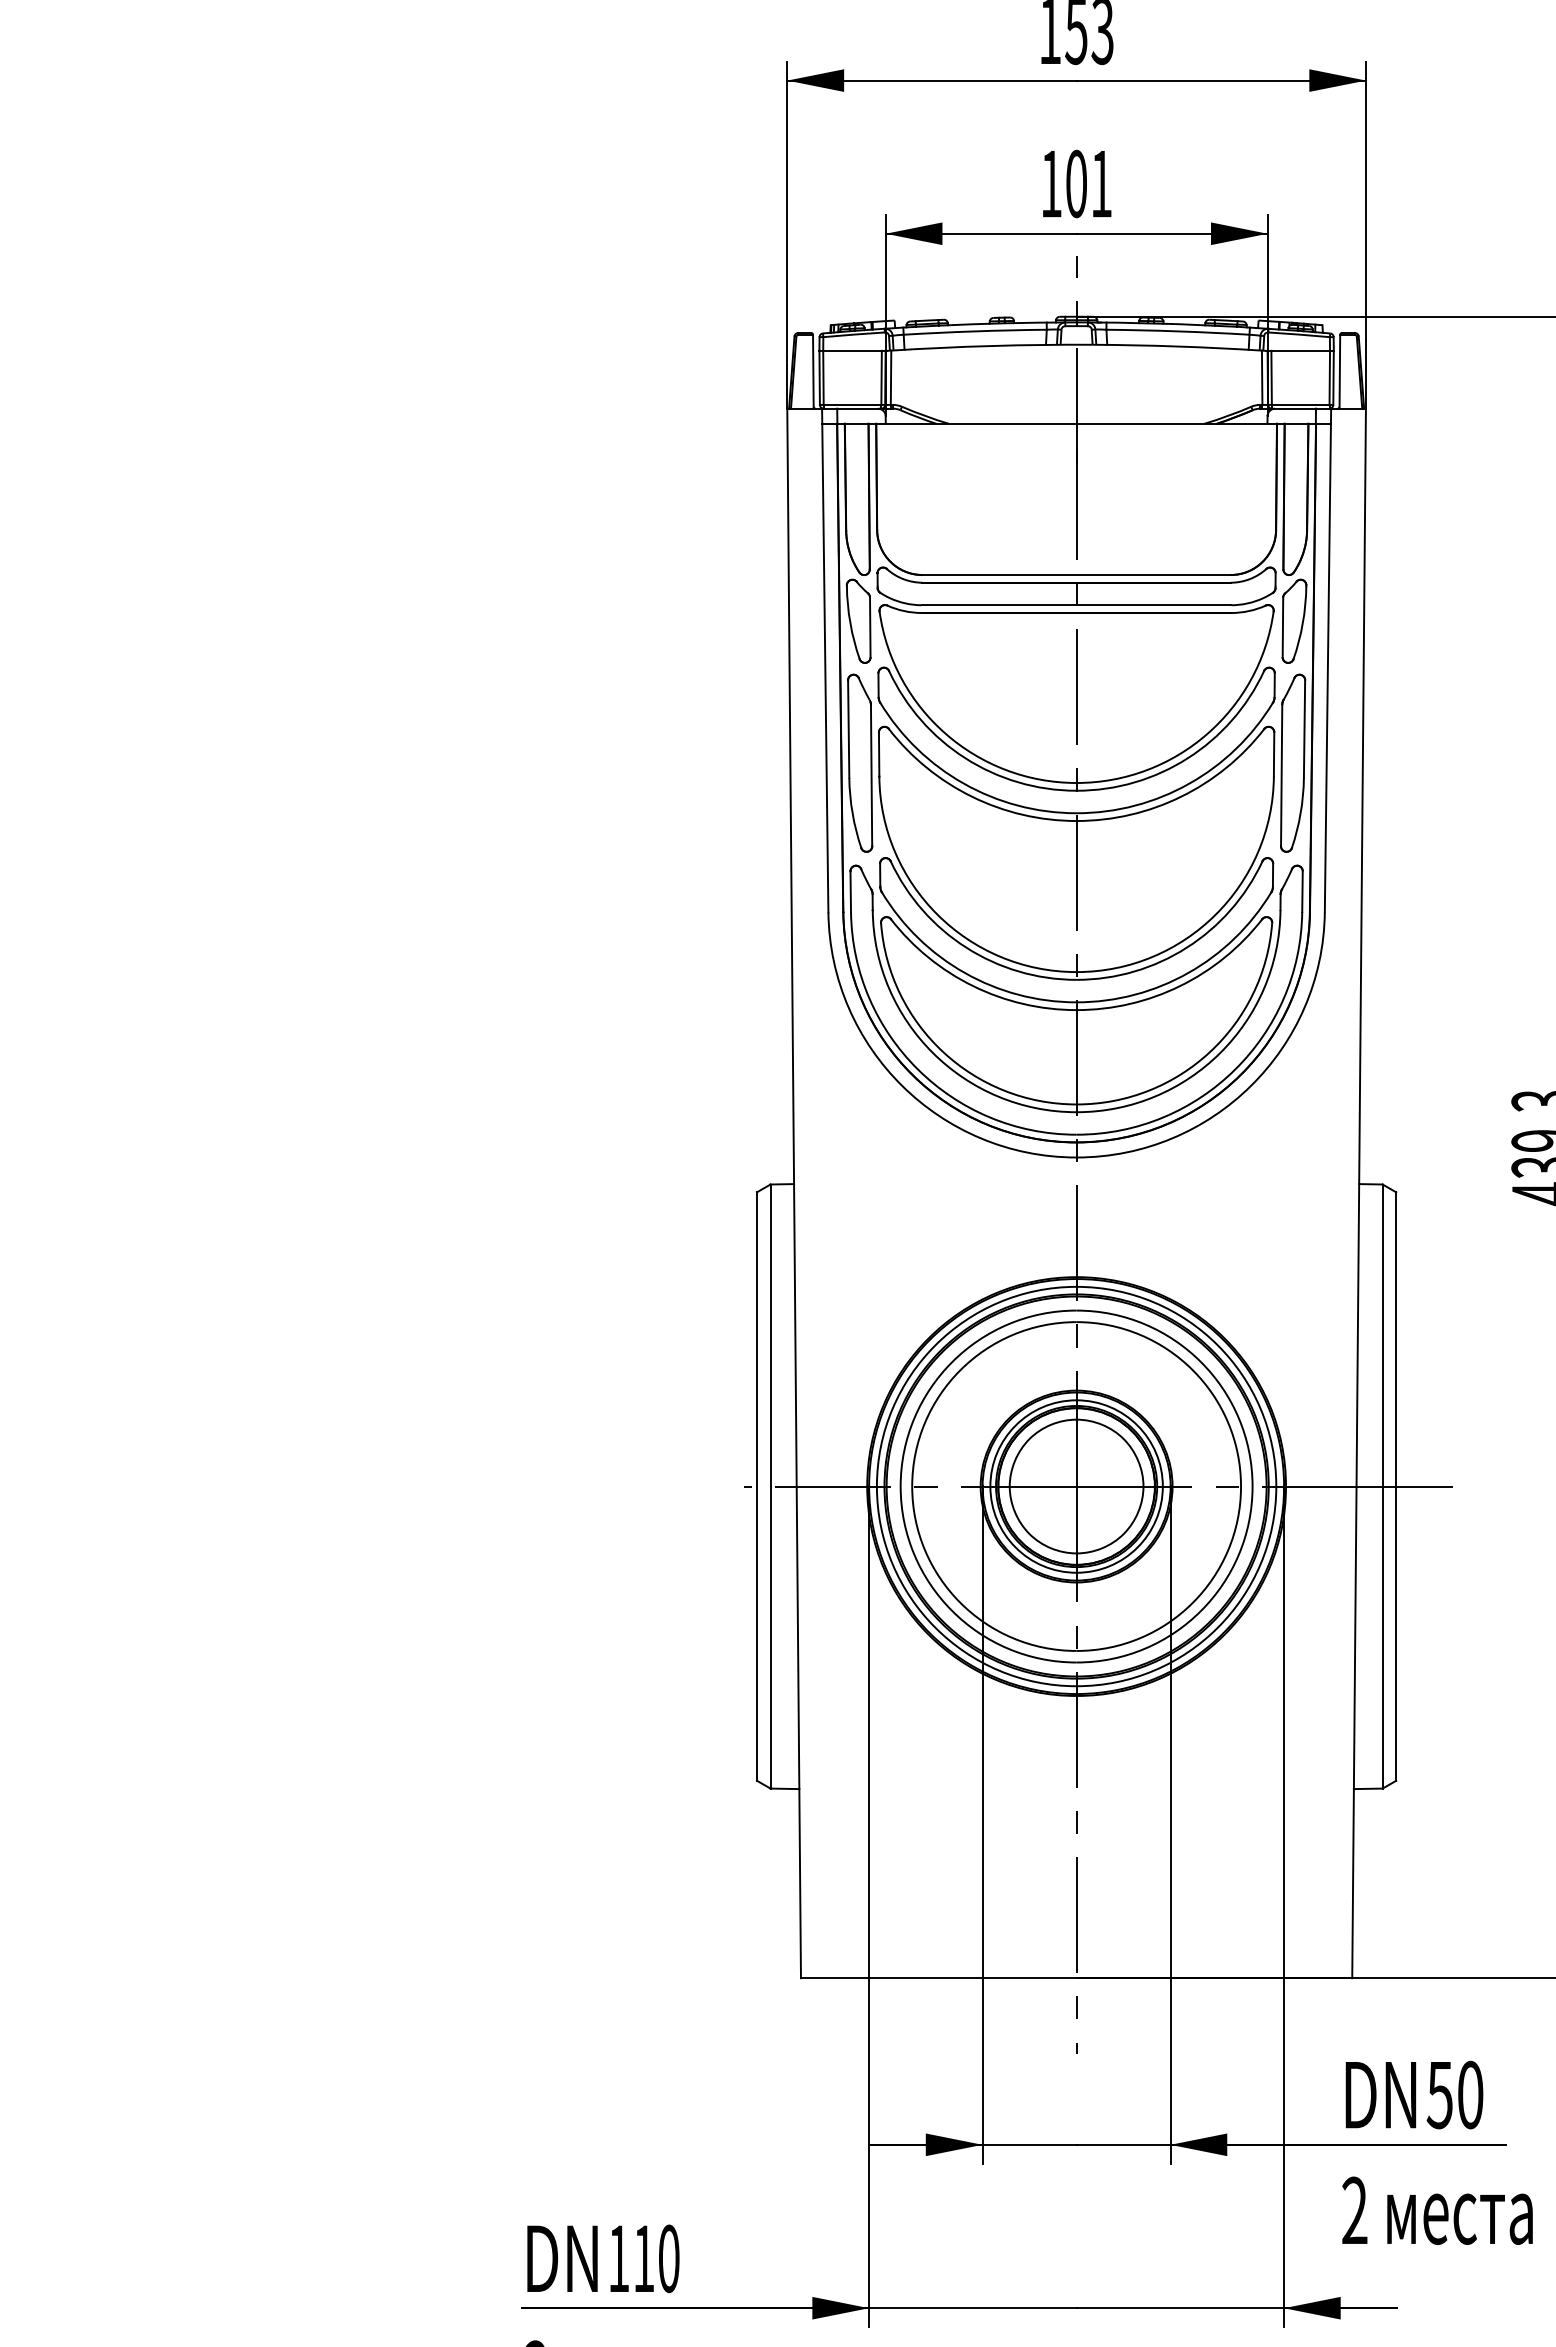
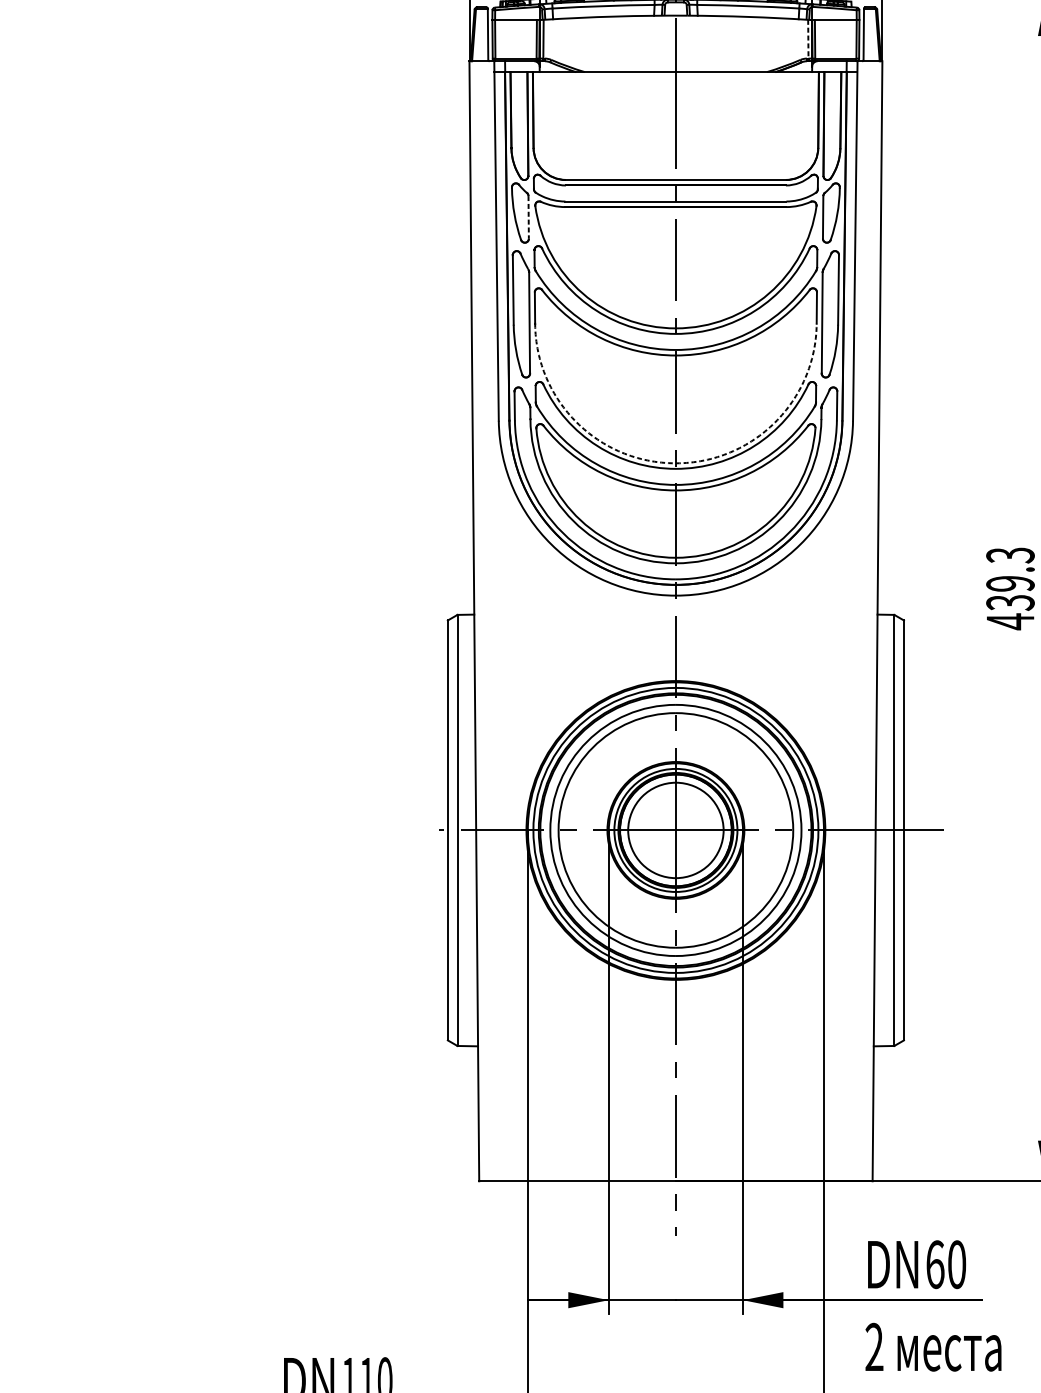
line: (1262, 378) -> (808, 39), solid -> dashed
line: (870, 627) -> (528, 217), solid -> dashed
arc: (1076, 972) -> (675, 463), solid -> dashed
text: (1439, 2094) -> (934, 1264), 50 -> 60

